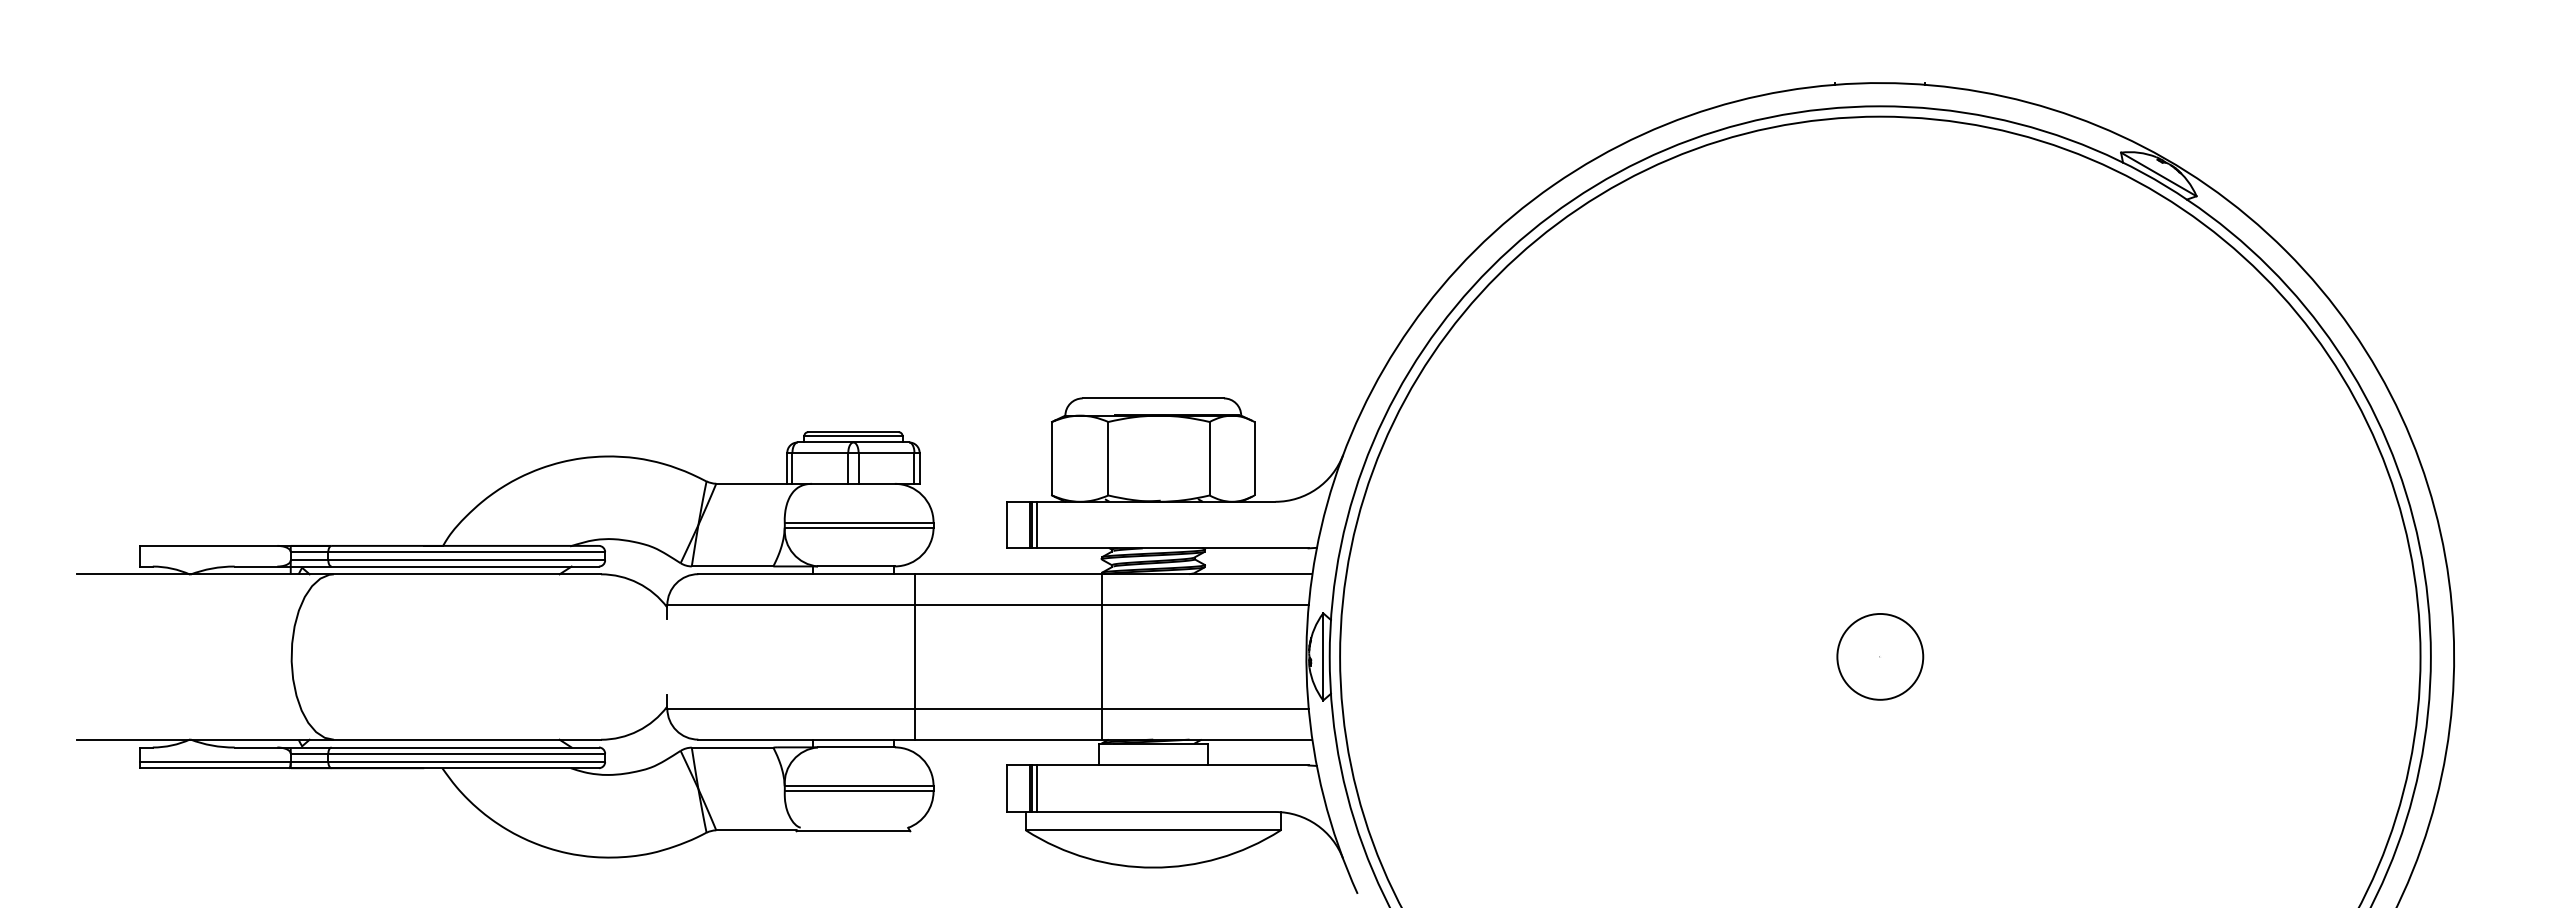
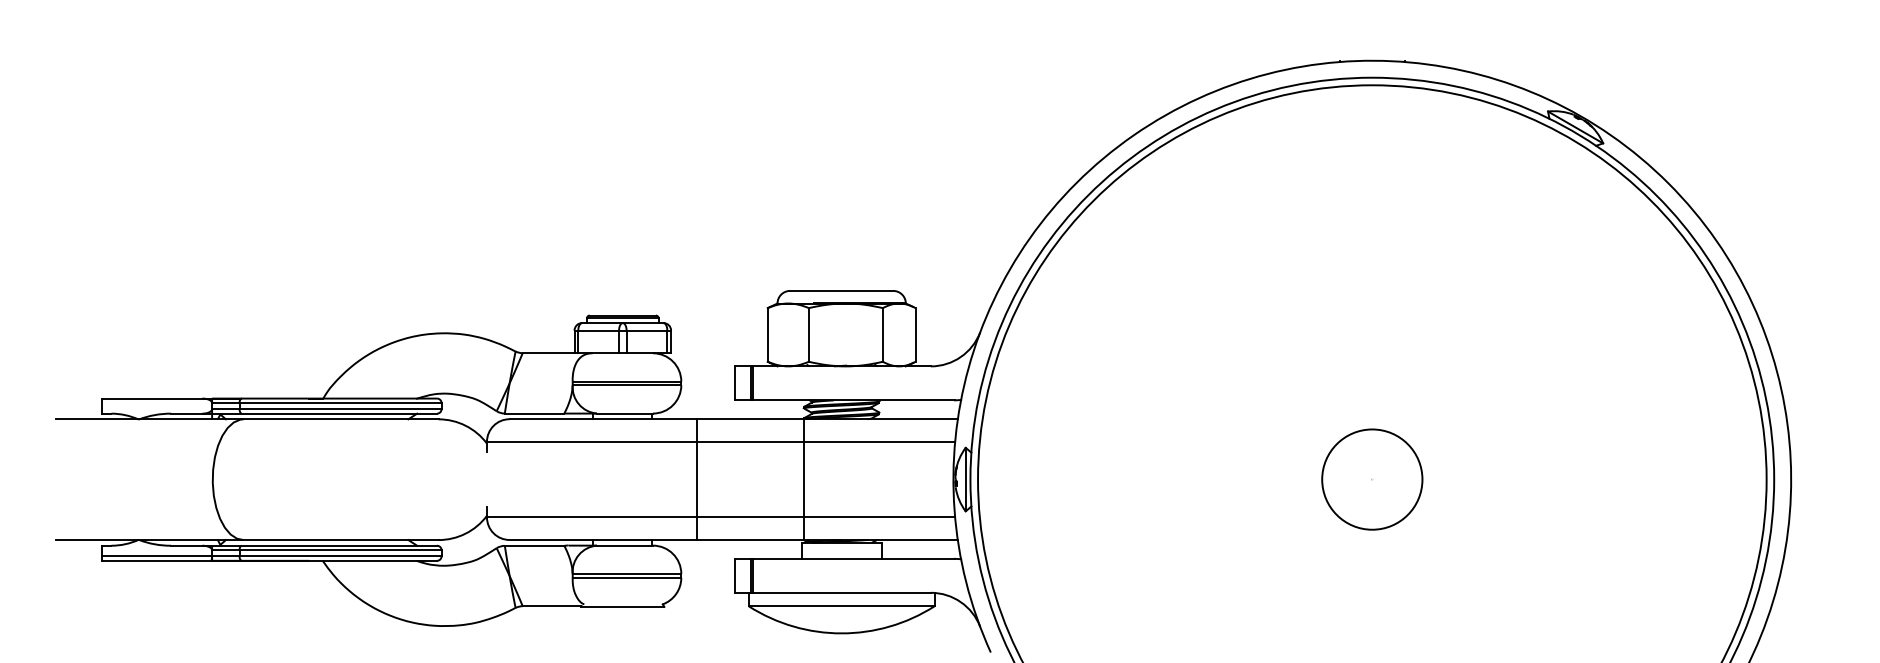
line: (1037, 524) -> (757, 382), removed
line: (915, 656) -> (697, 479), moved
circle: (1880, 656) -> (1372, 479), size x1.6
line: (1037, 788) -> (757, 575), removed

